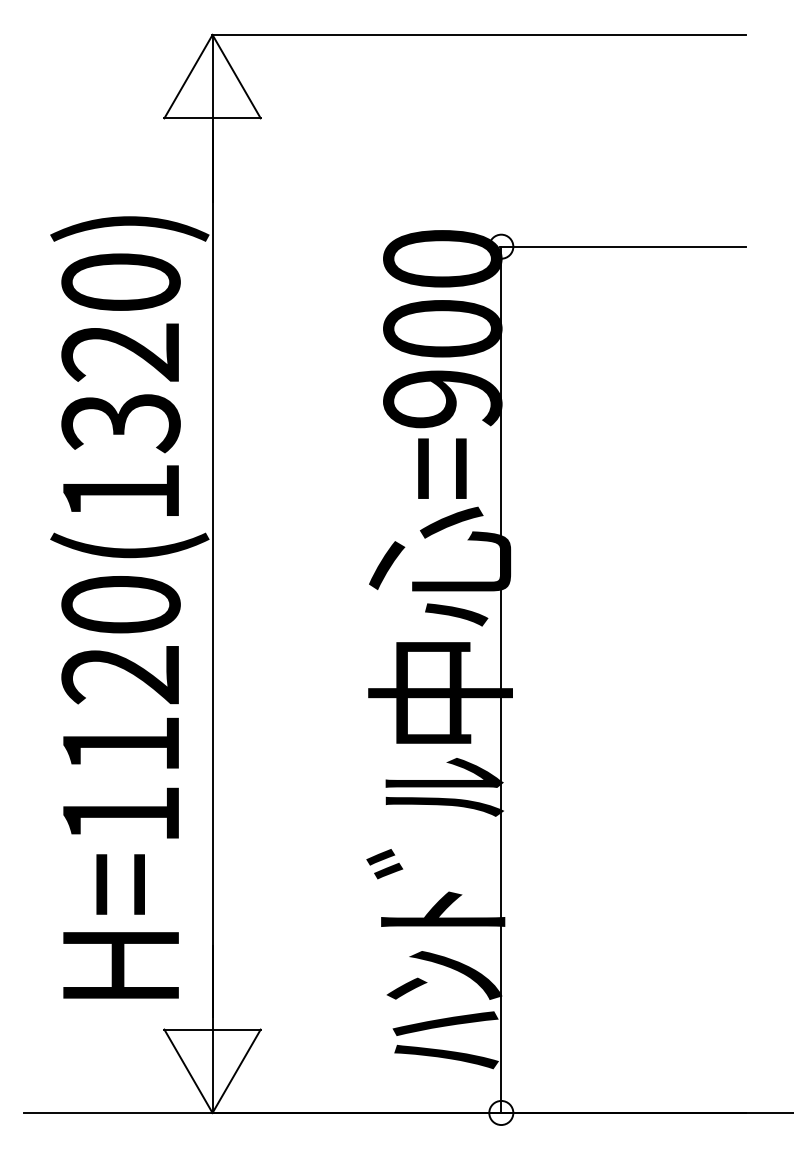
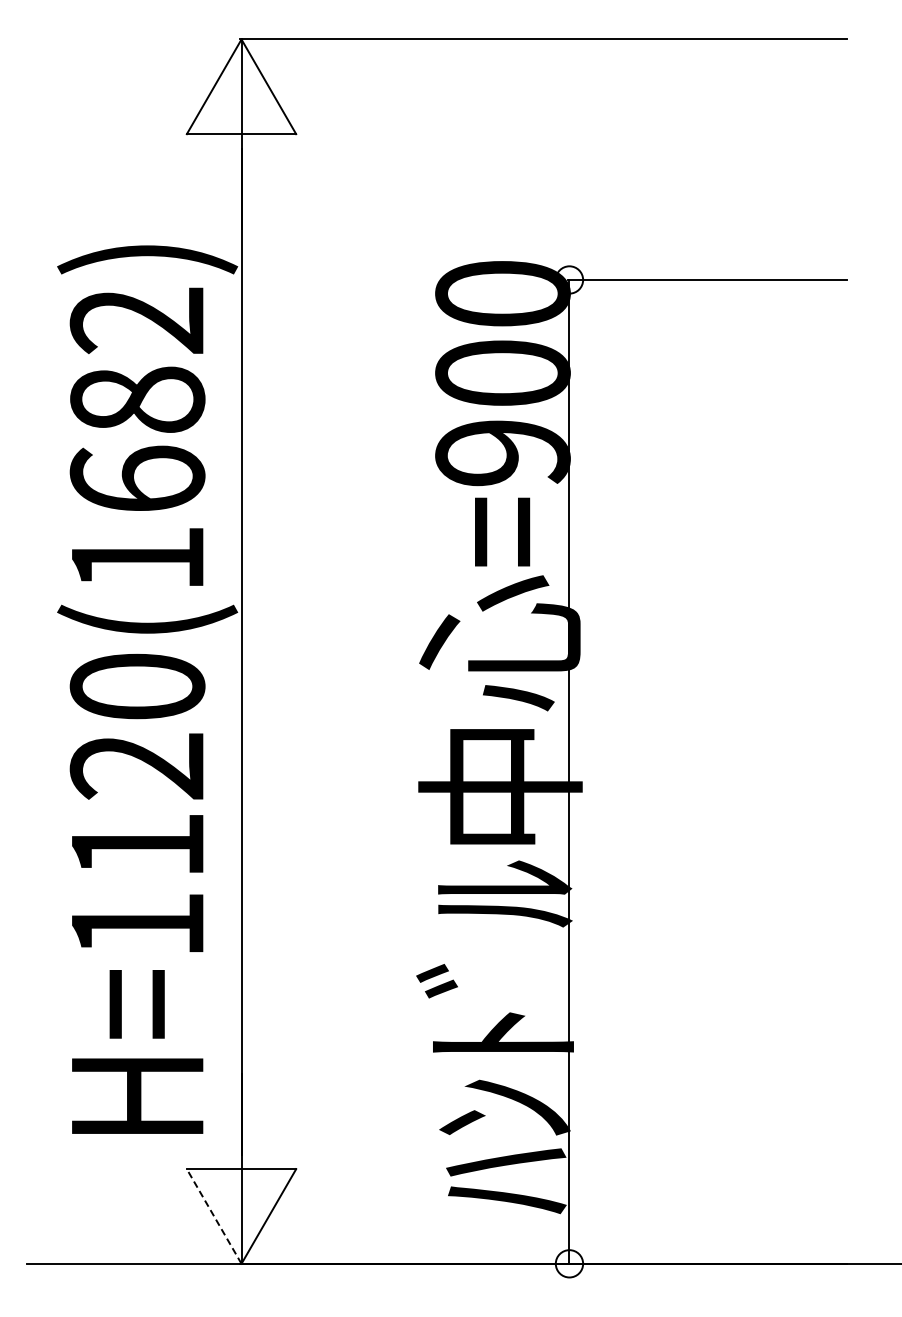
text: (120, 352) -> (137, 400), H=1120(1320) -> H=1120(1682)
line: (188, 1071) -> (214, 1216), solid -> dashed

